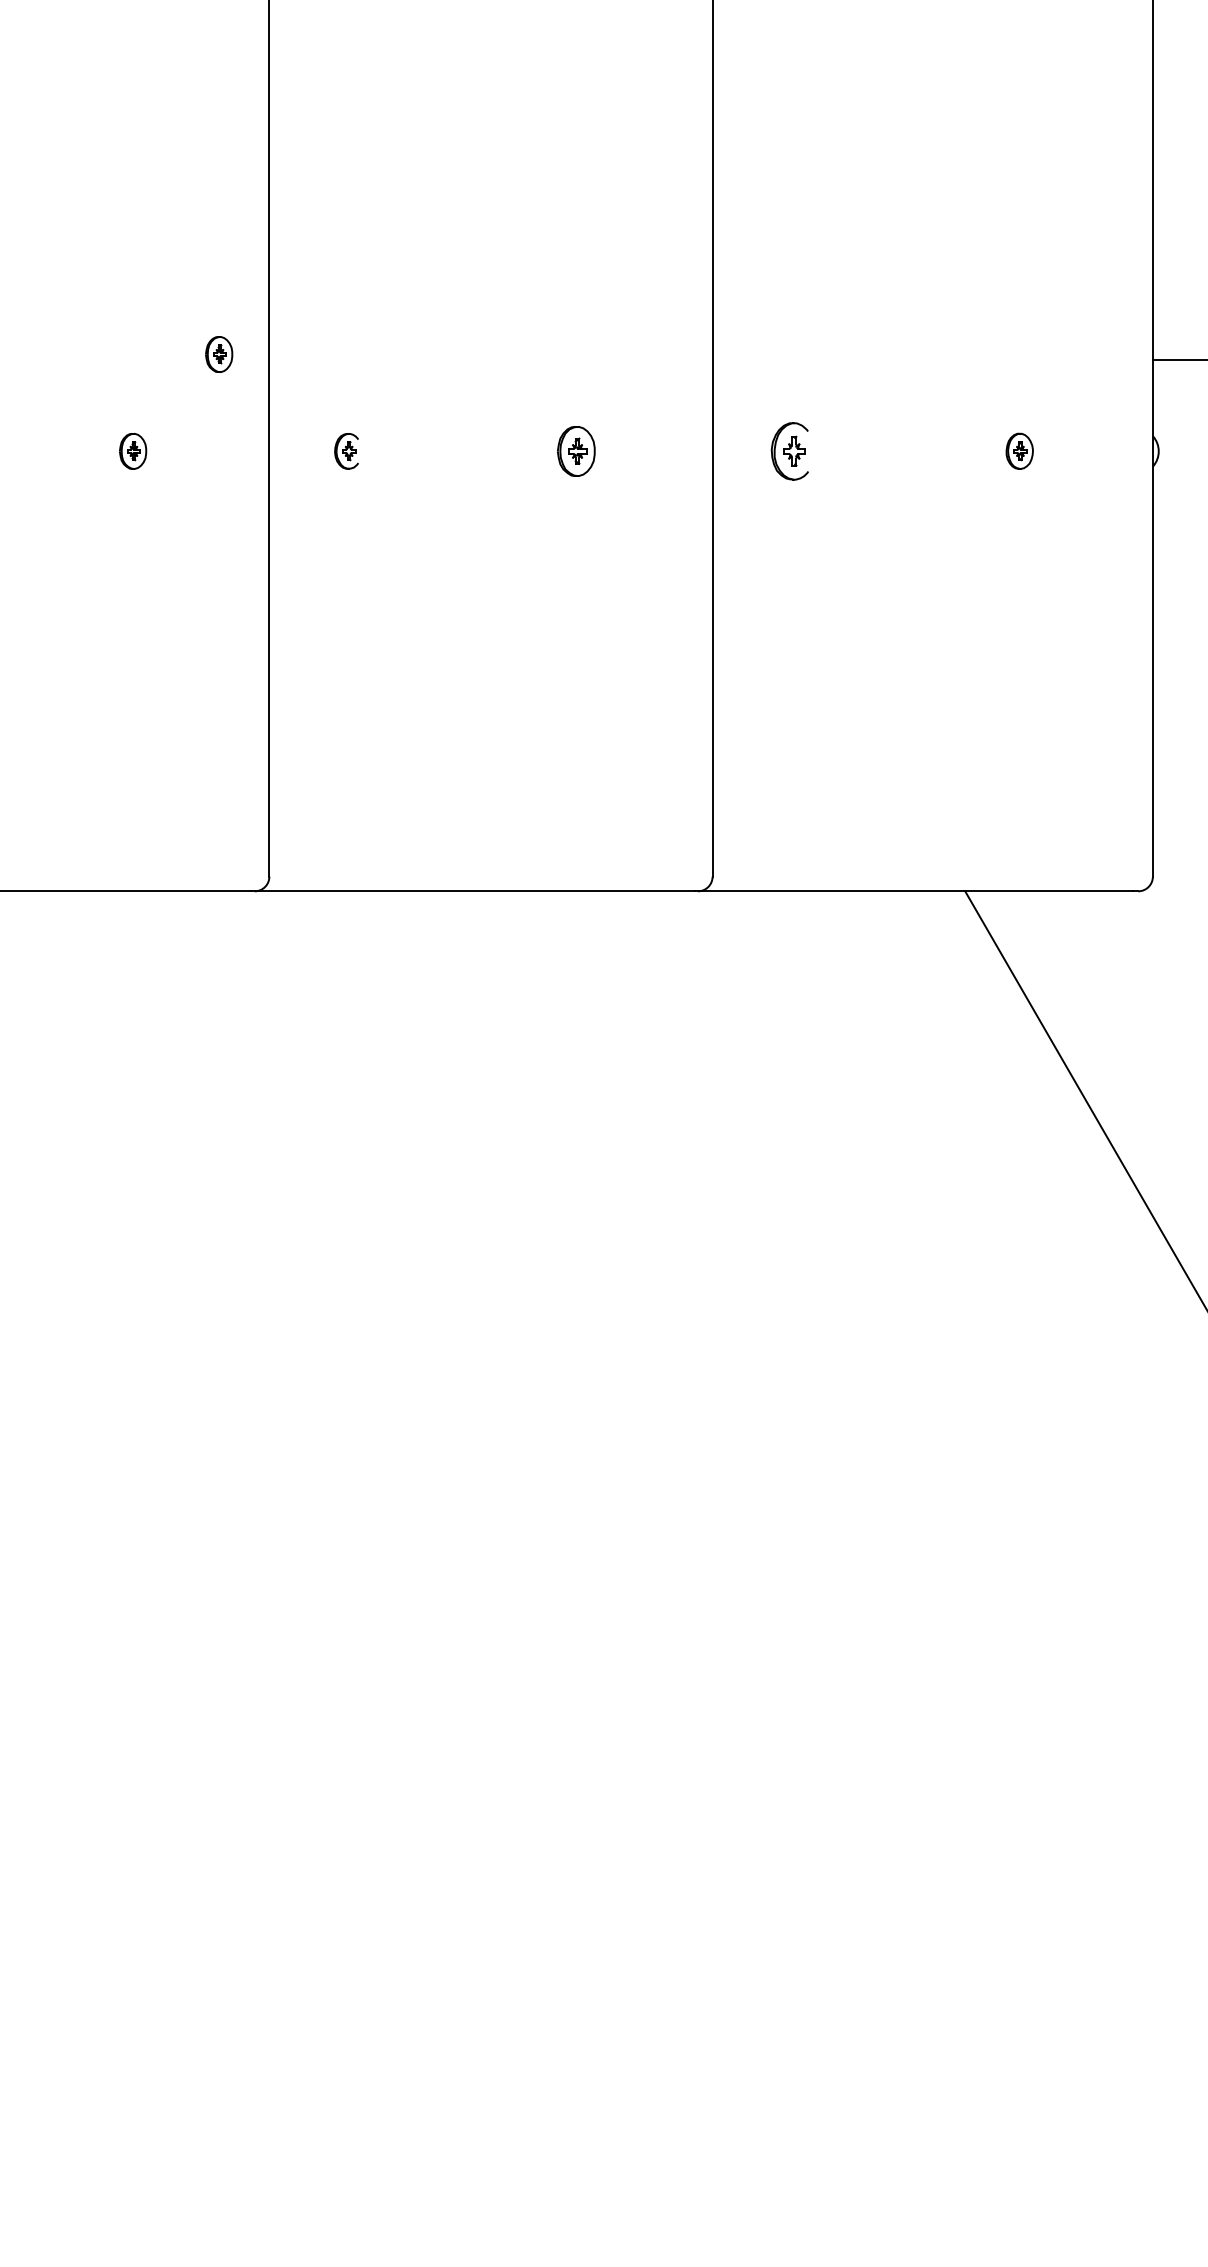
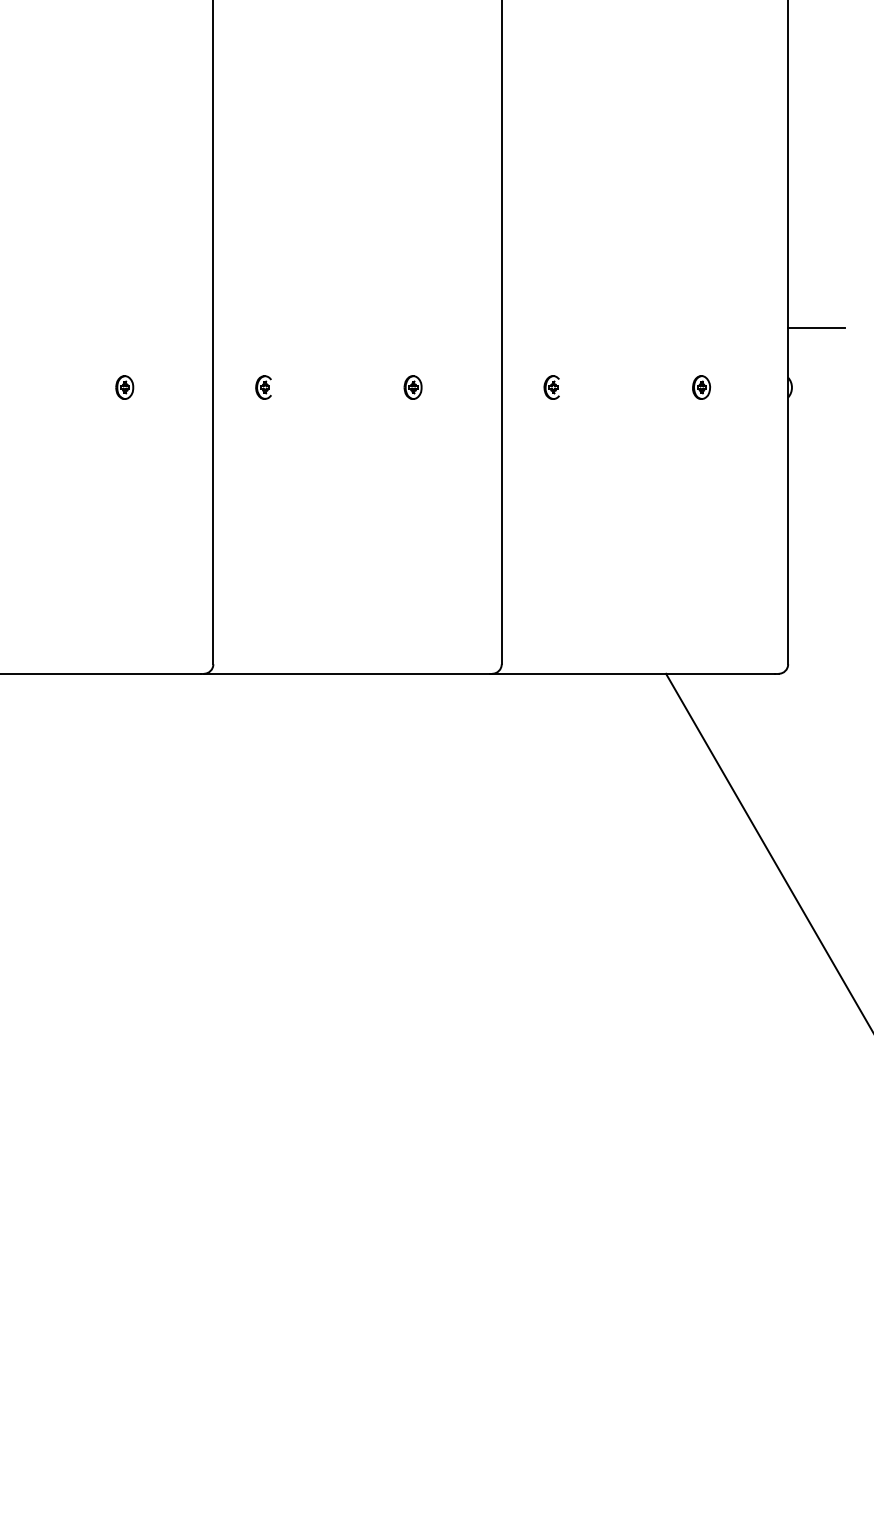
part: (218, 354) -> (180, 324), removed
part: (575, 451) -> (412, 387), size x0.71
part: (789, 451) -> (551, 387), size x0.62

